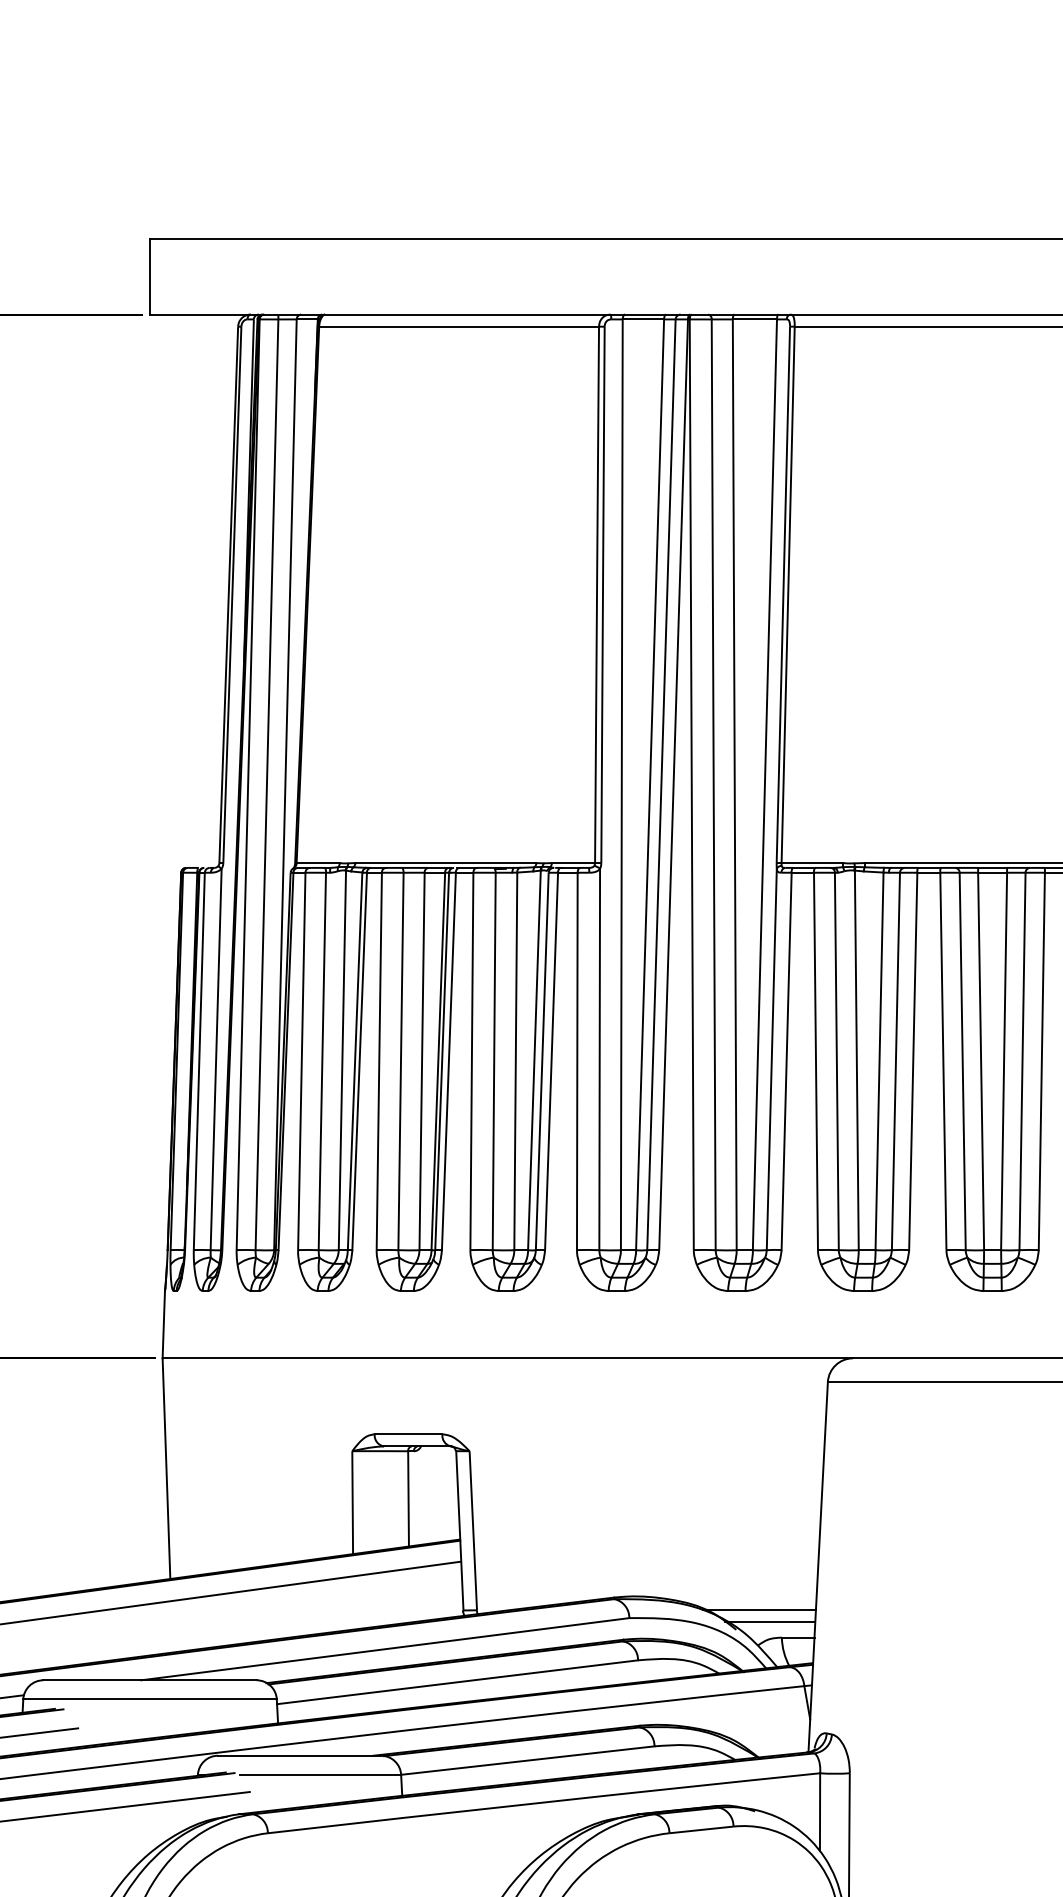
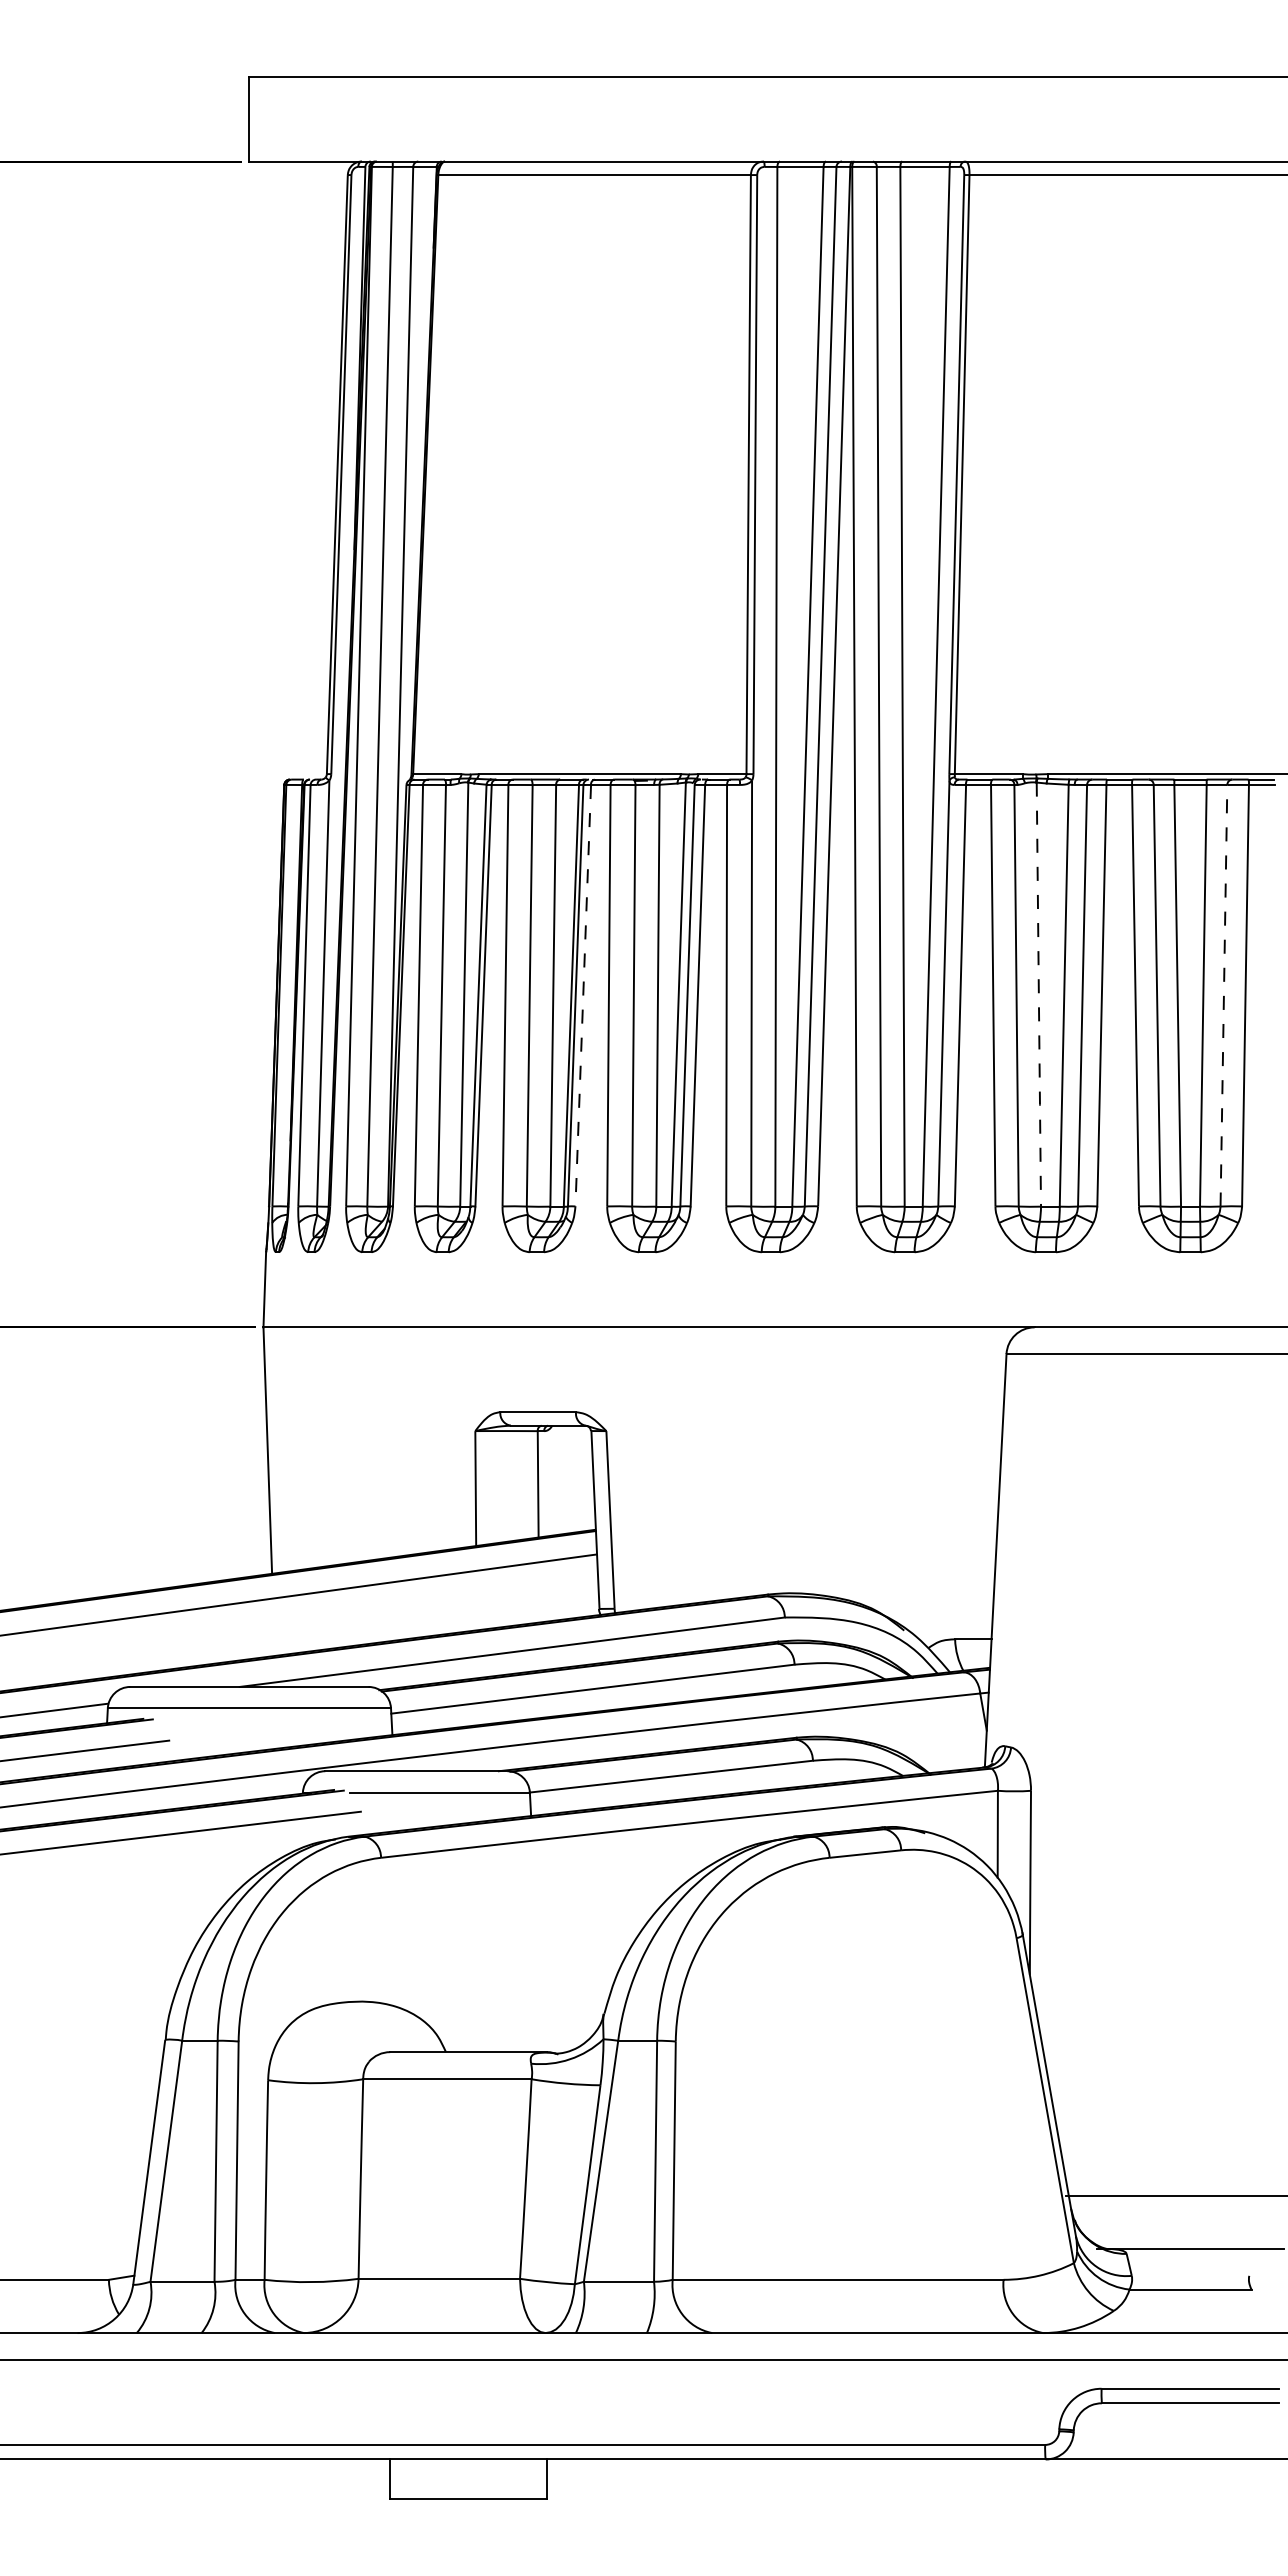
line: (449, 1061) -> (583, 995), solid -> dashed
line: (856, 1061) -> (1038, 995), solid -> dashed
line: (1022, 1061) -> (1223, 995), solid -> dashed
line: (759, 1610) -> (930, 1608), removed
line: (769, 1622) -> (941, 1622), removed

